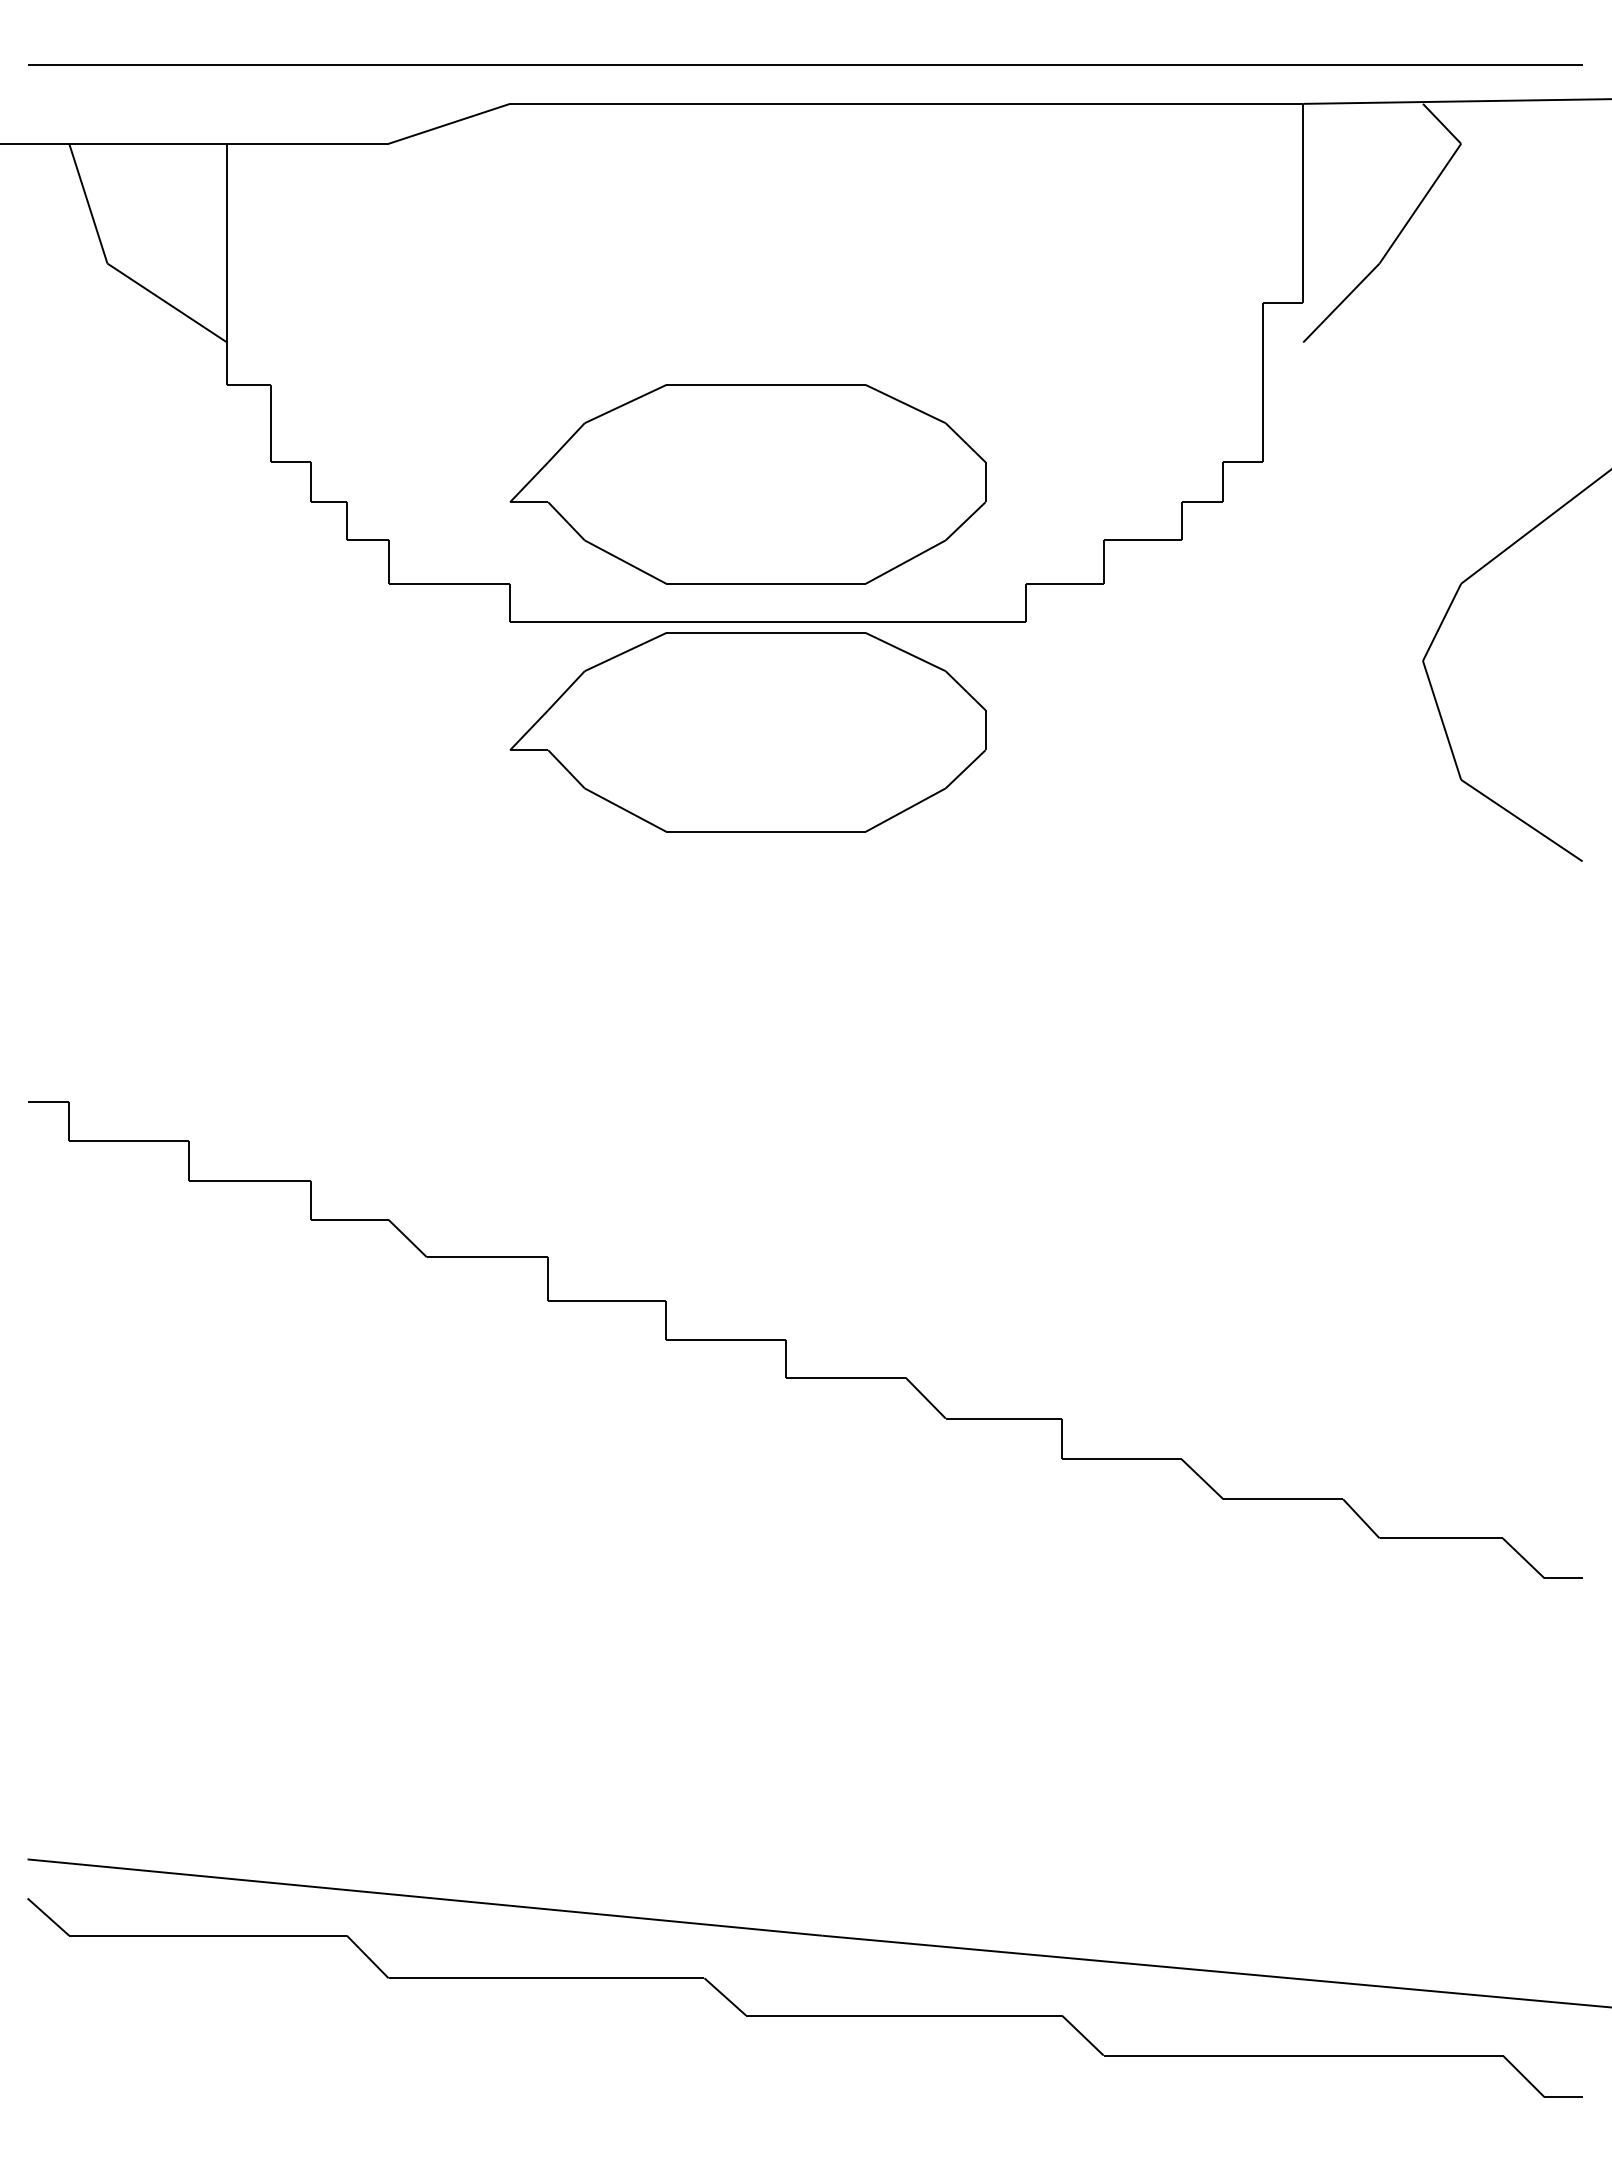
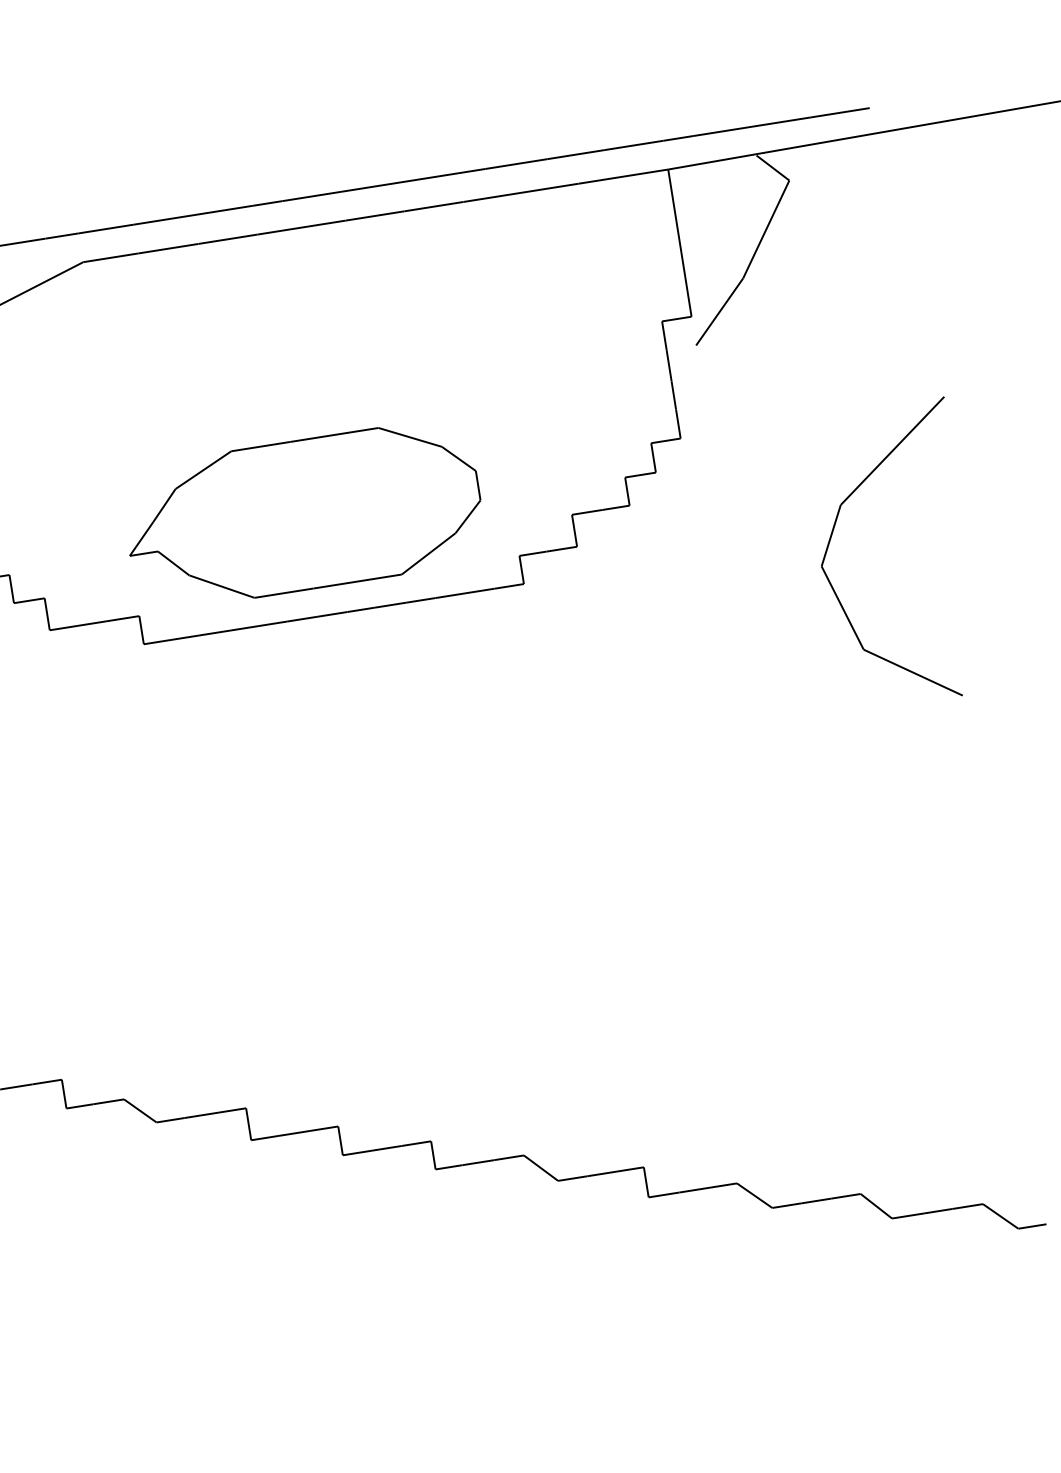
part: (747, 732) -> (331, 698), removed

